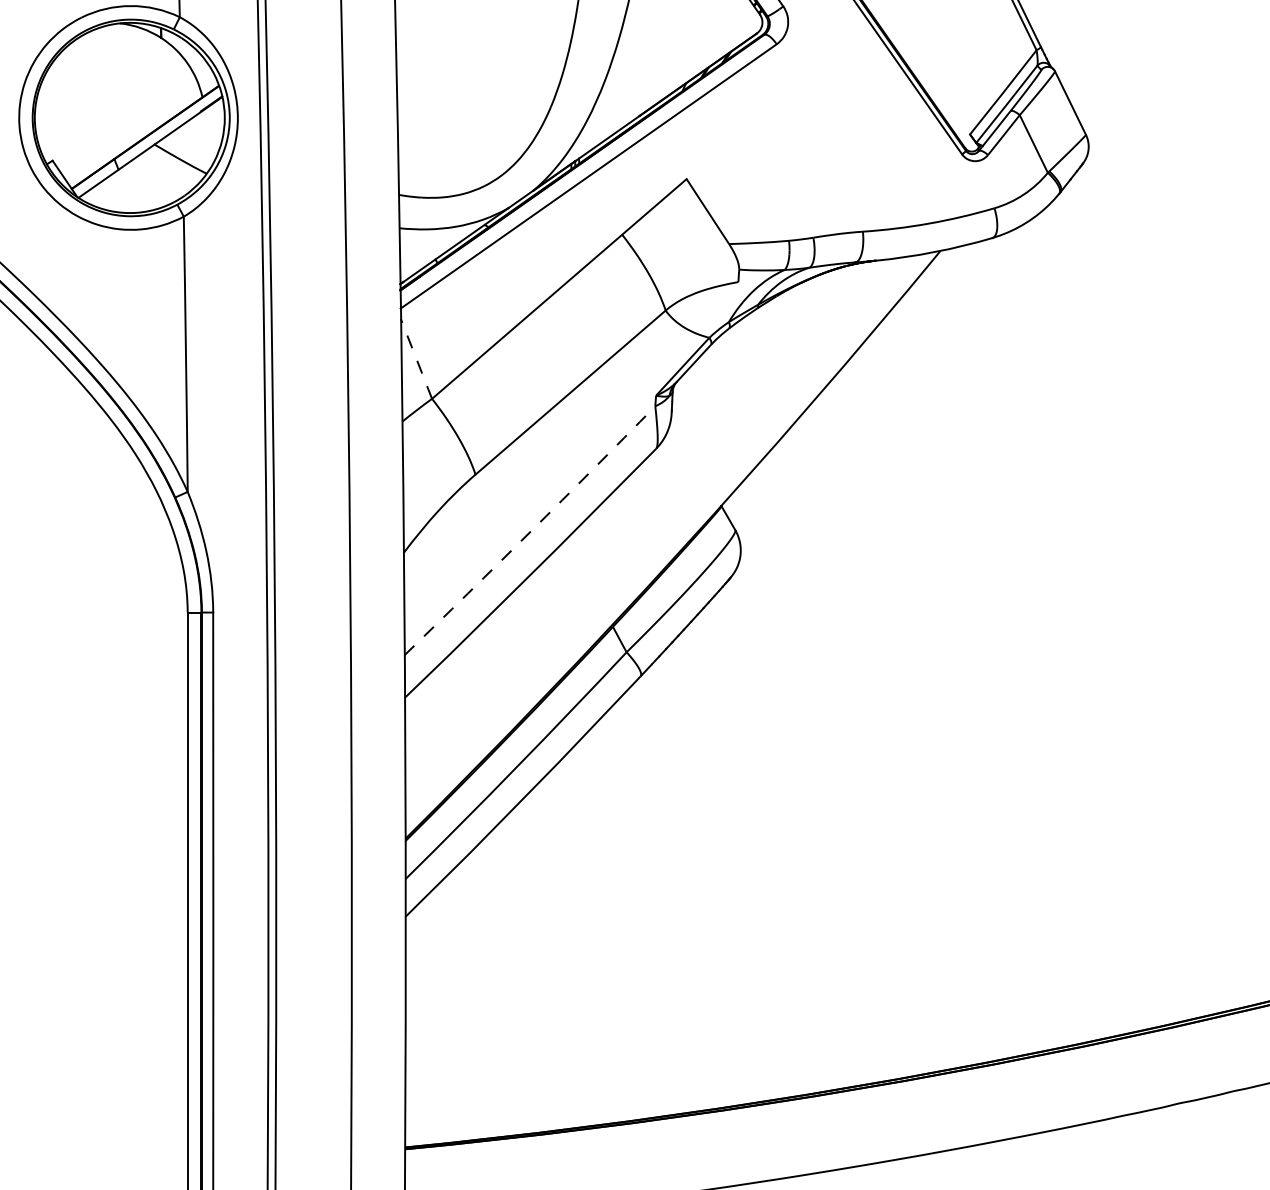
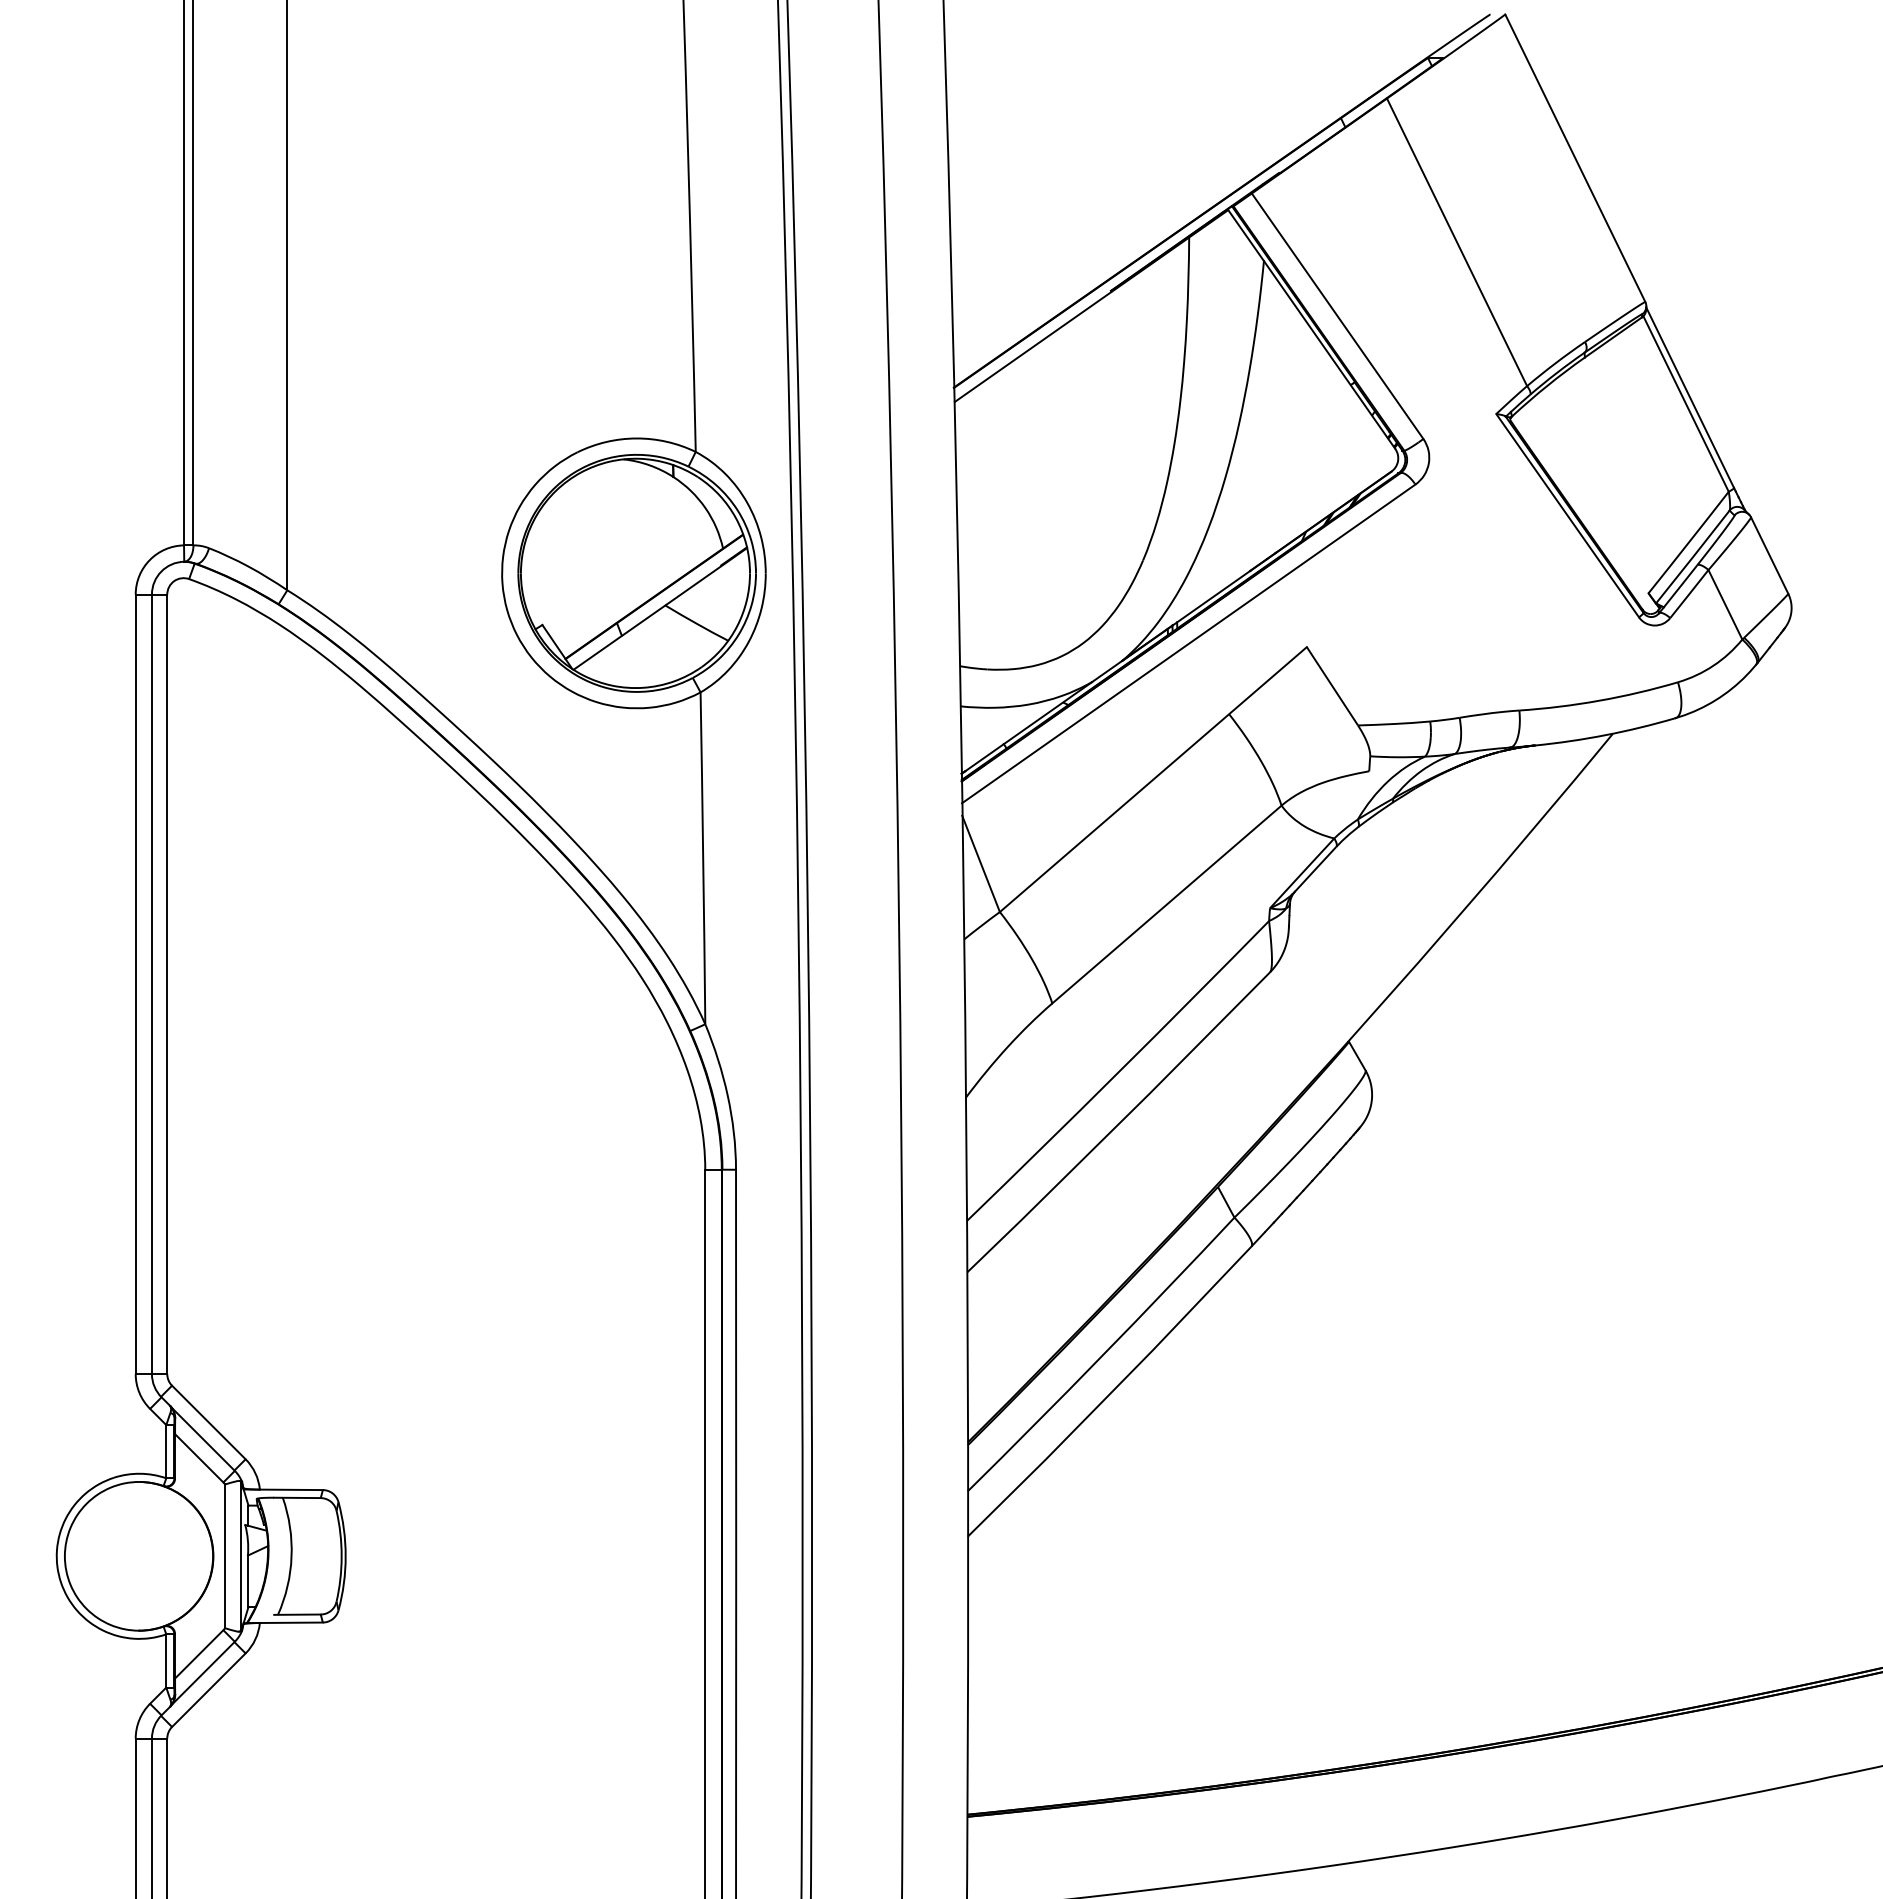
line: (416, 358) -> (981, 863), dashed -> solid
arc: (530, 531) -> (1118, 1072), dashed -> solid

